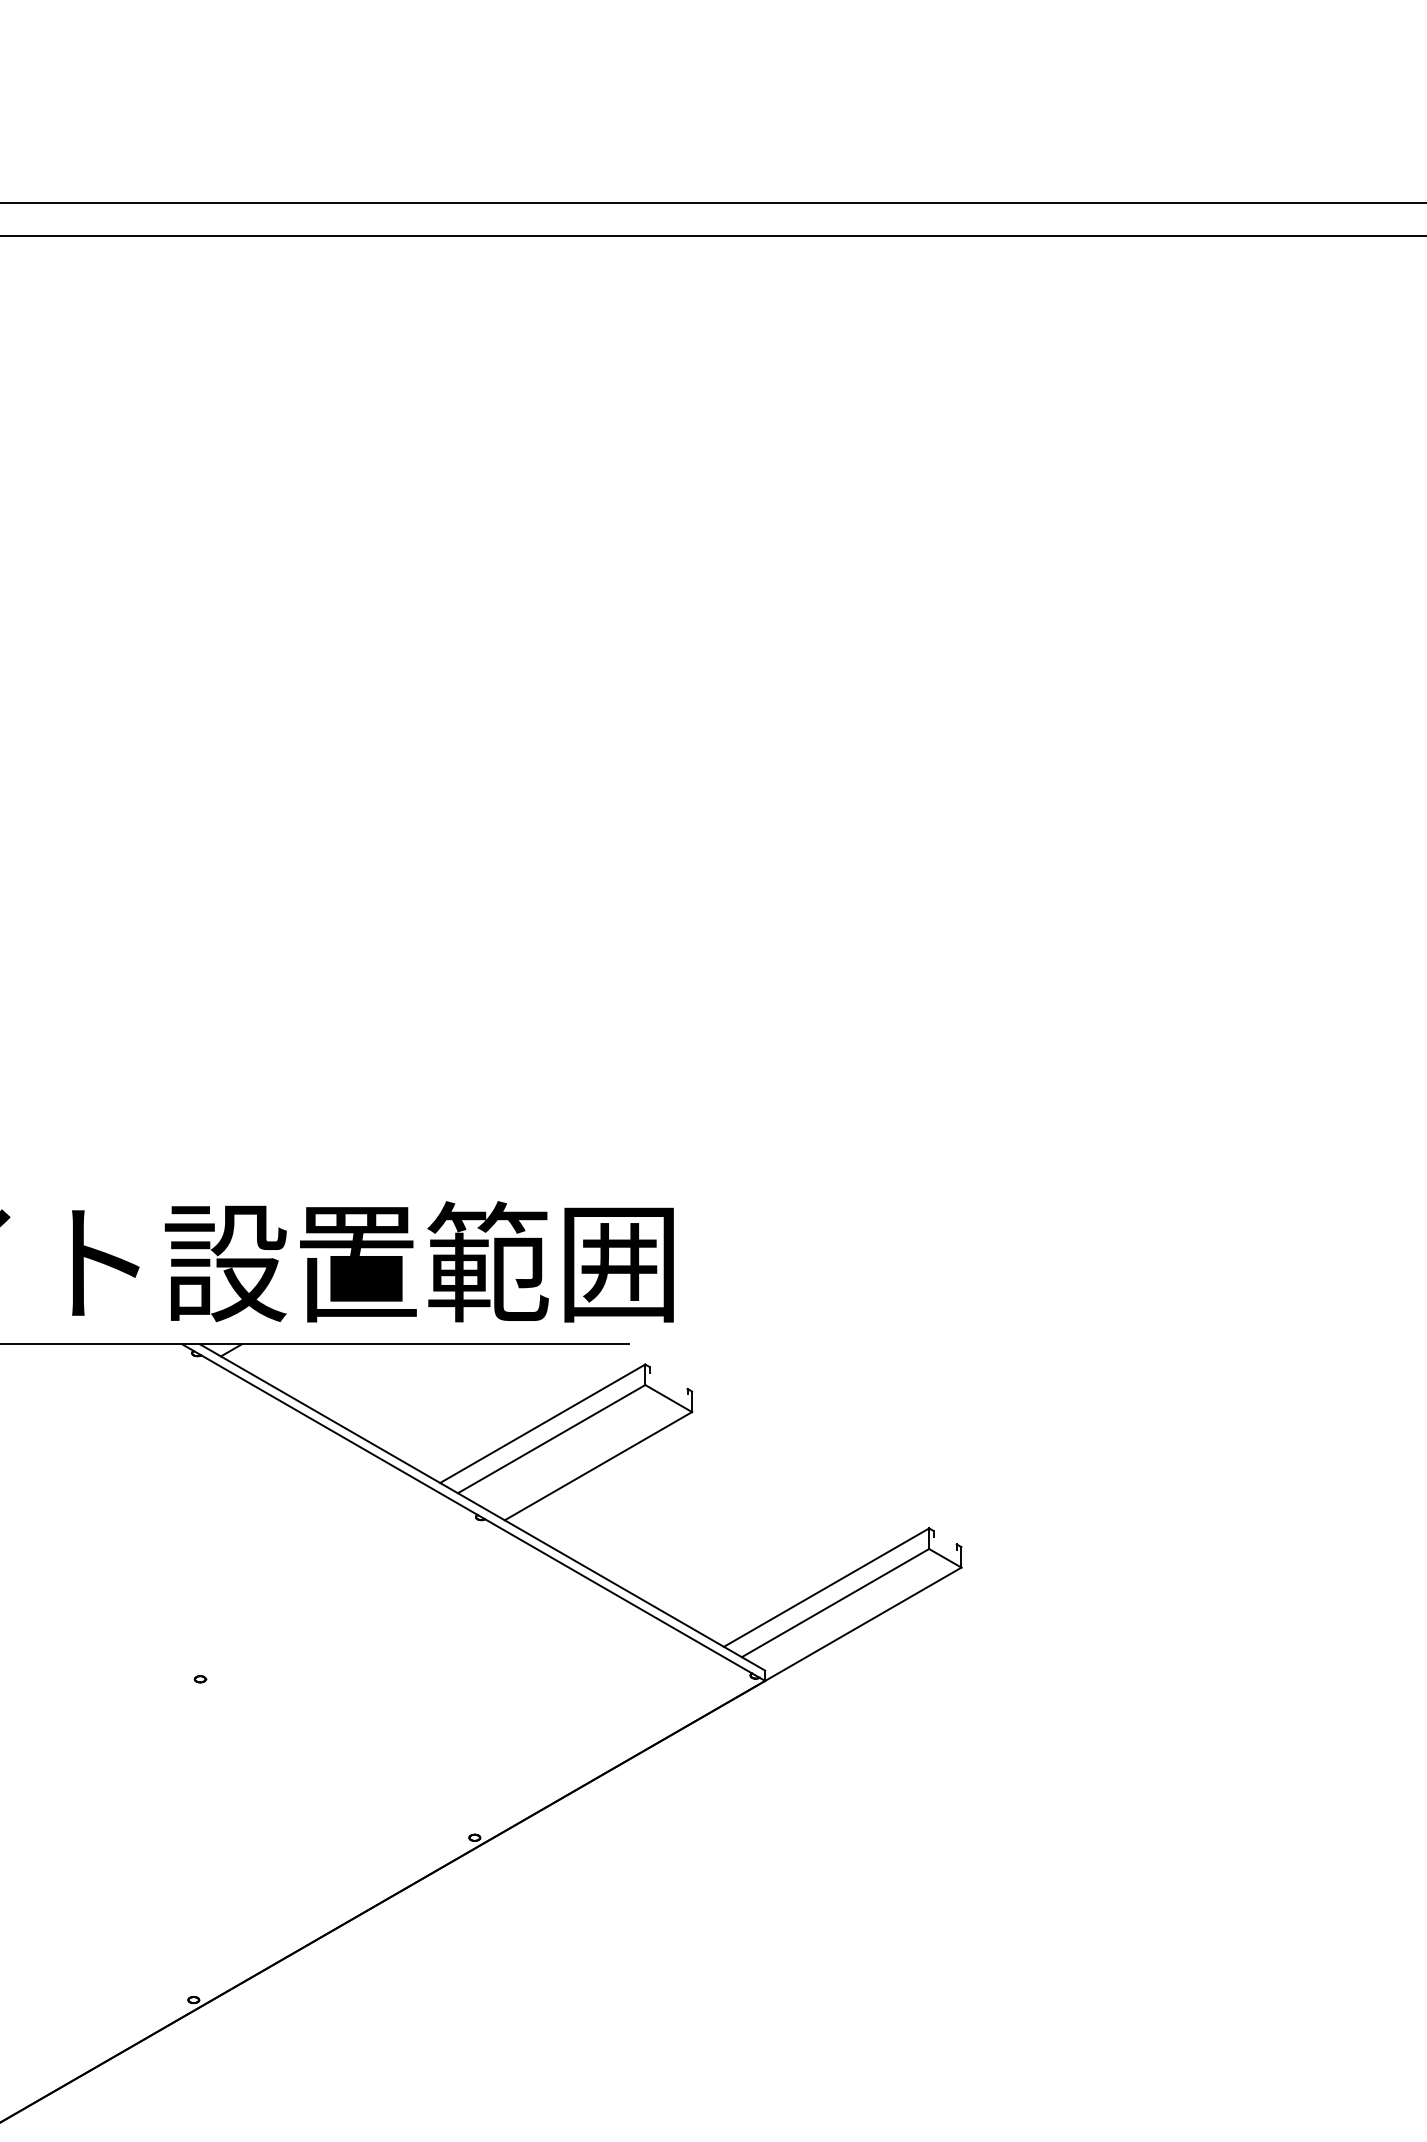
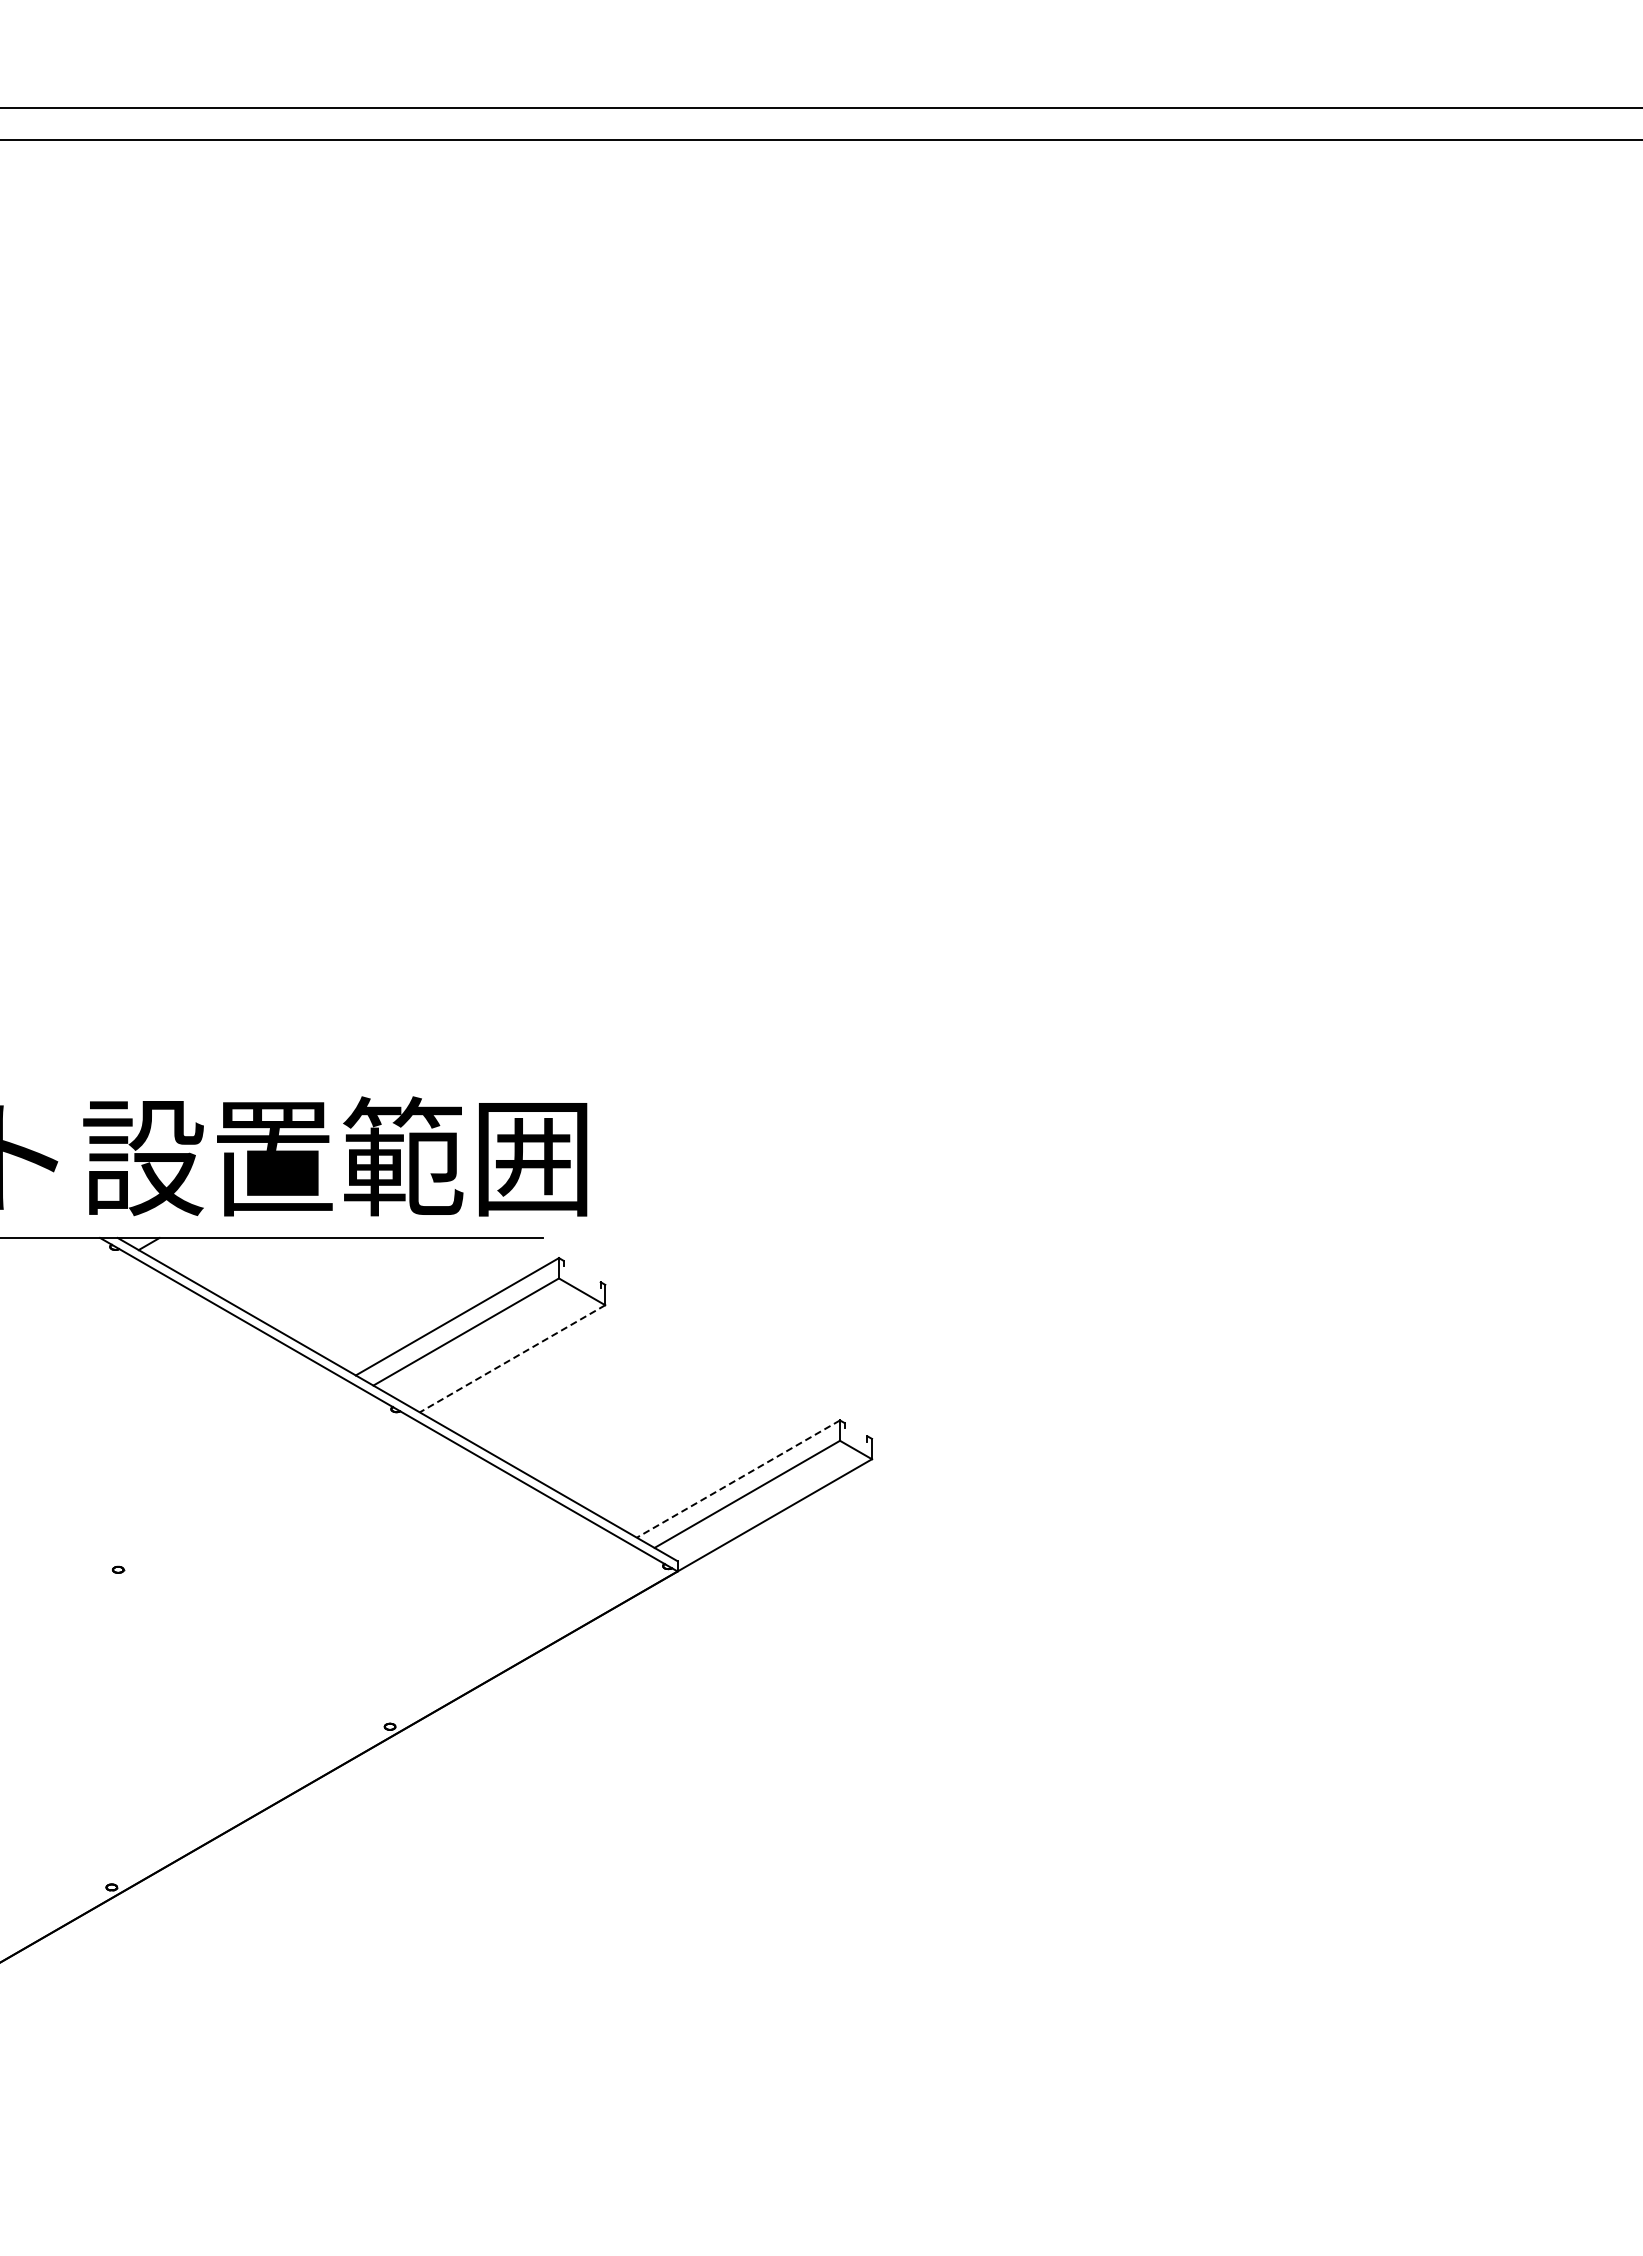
line: (598, 1466) -> (512, 1359), solid -> dashed
line: (825, 1588) -> (737, 1479), solid -> dashed

